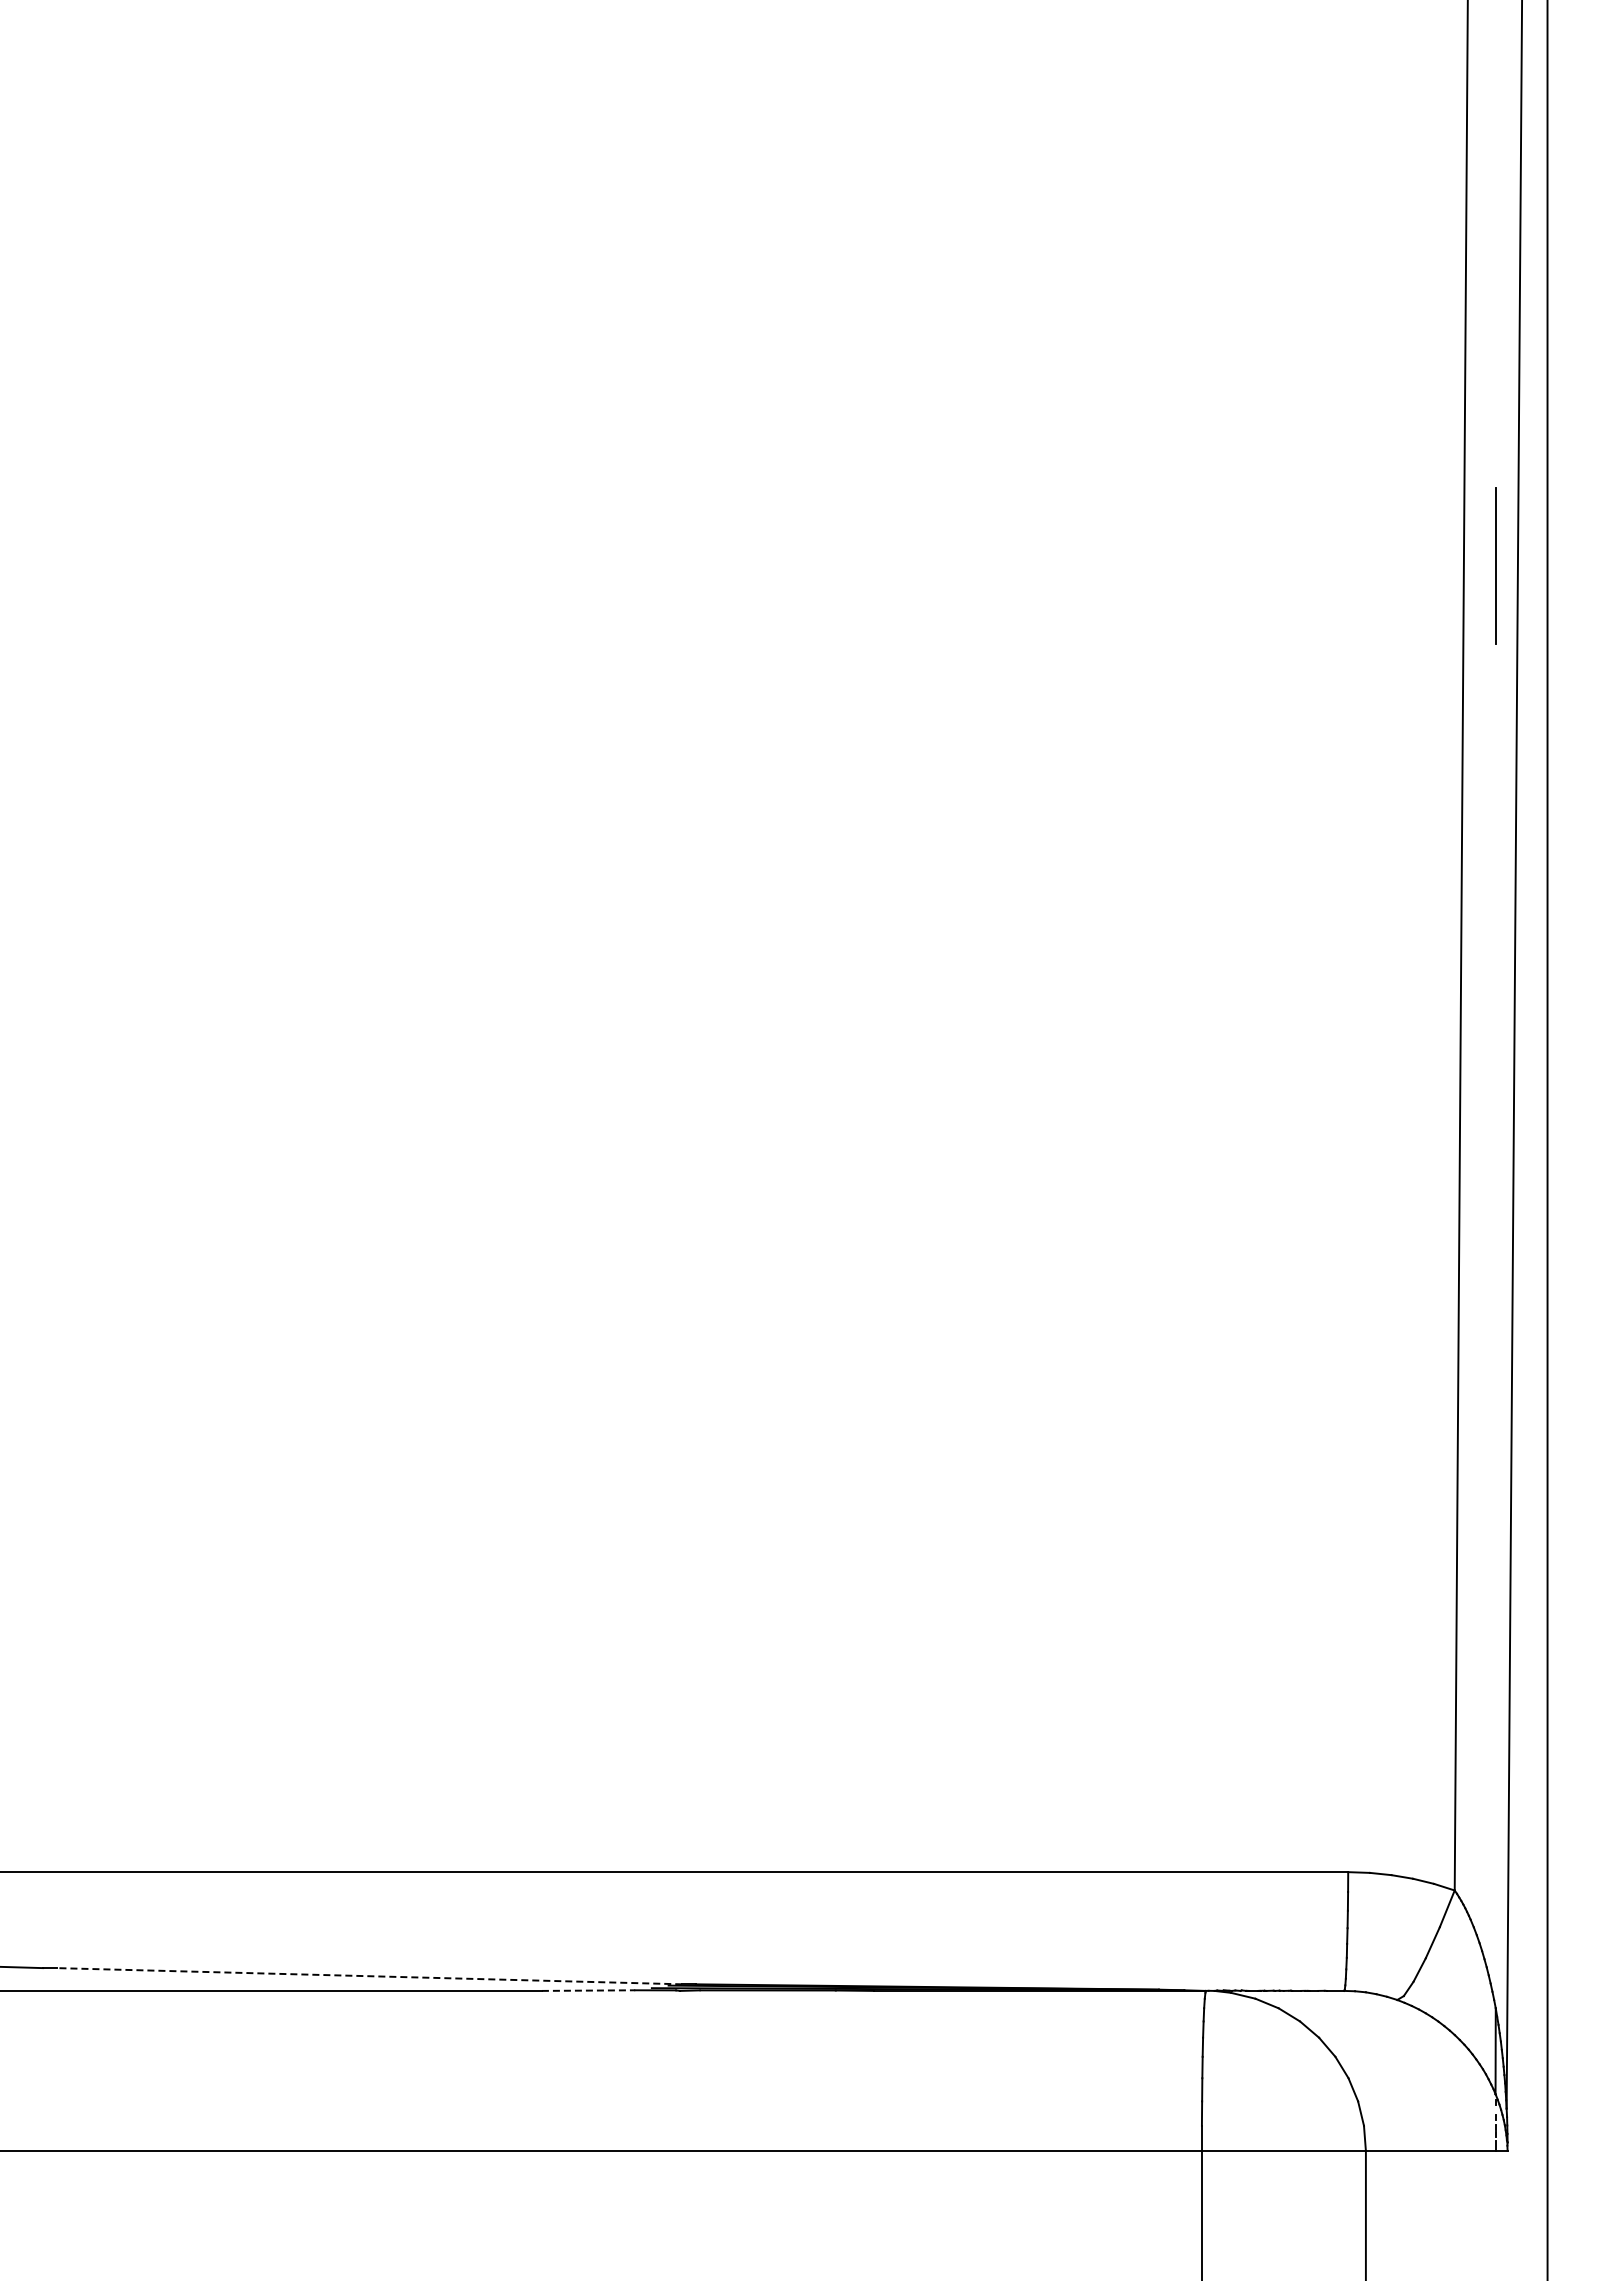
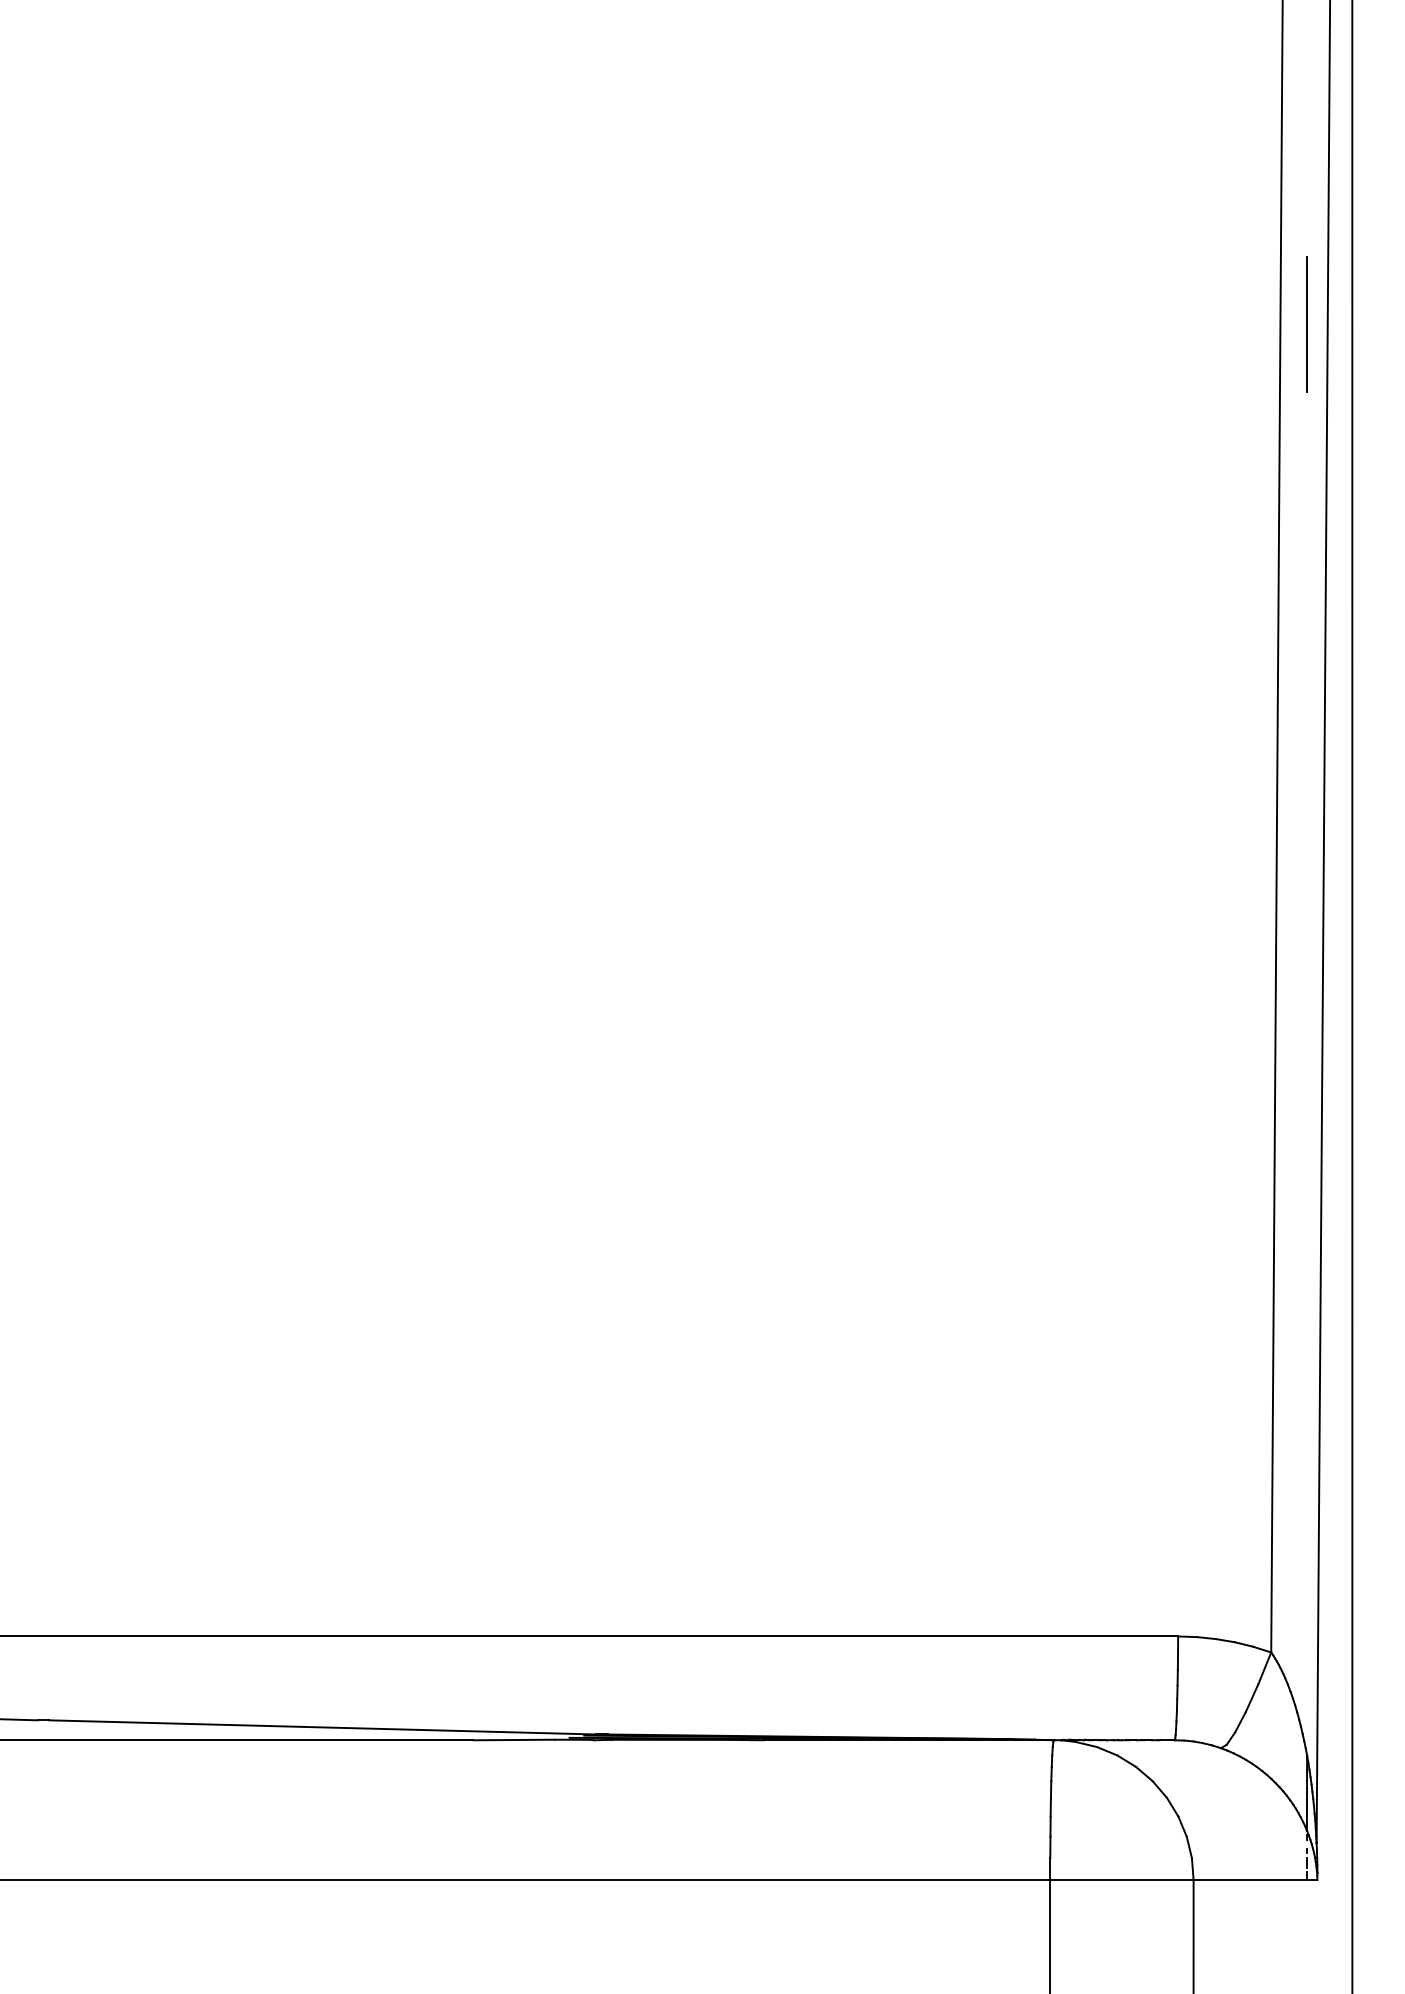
line: (1495, 565) -> (1306, 324), moved
line: (369, 1976) -> (322, 1727), dashed -> solid
line: (588, 1990) -> (514, 1739), dashed -> solid

